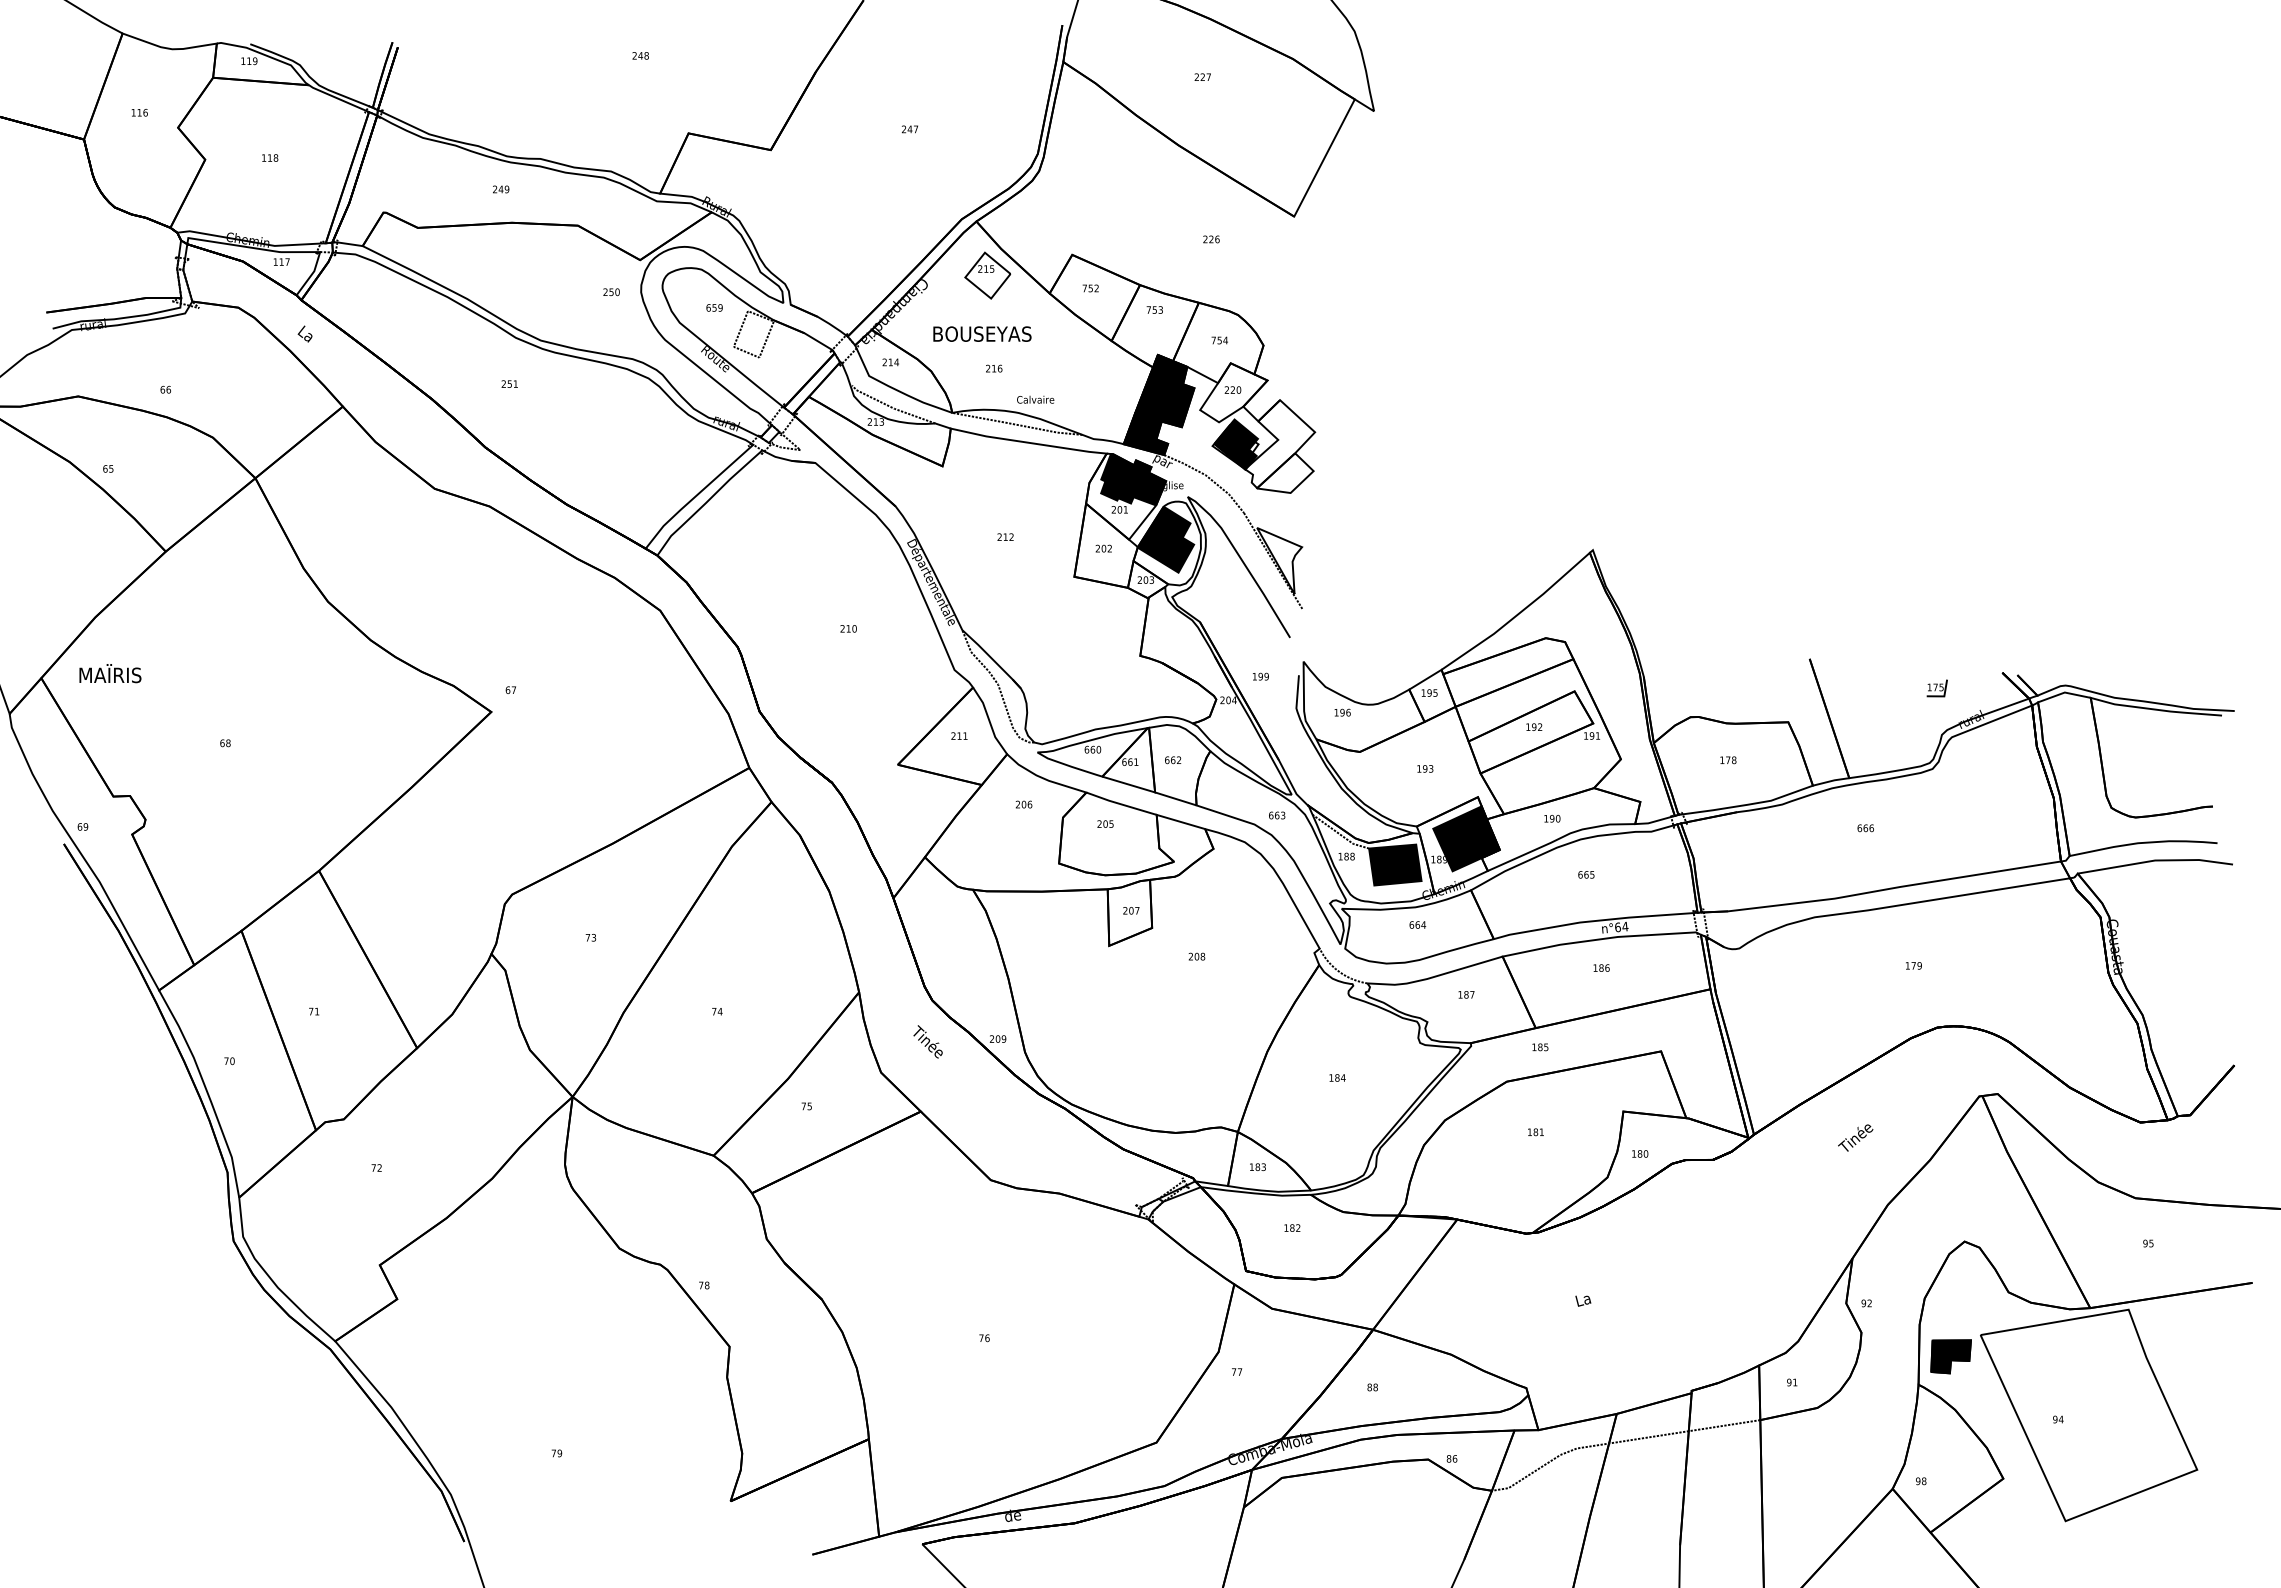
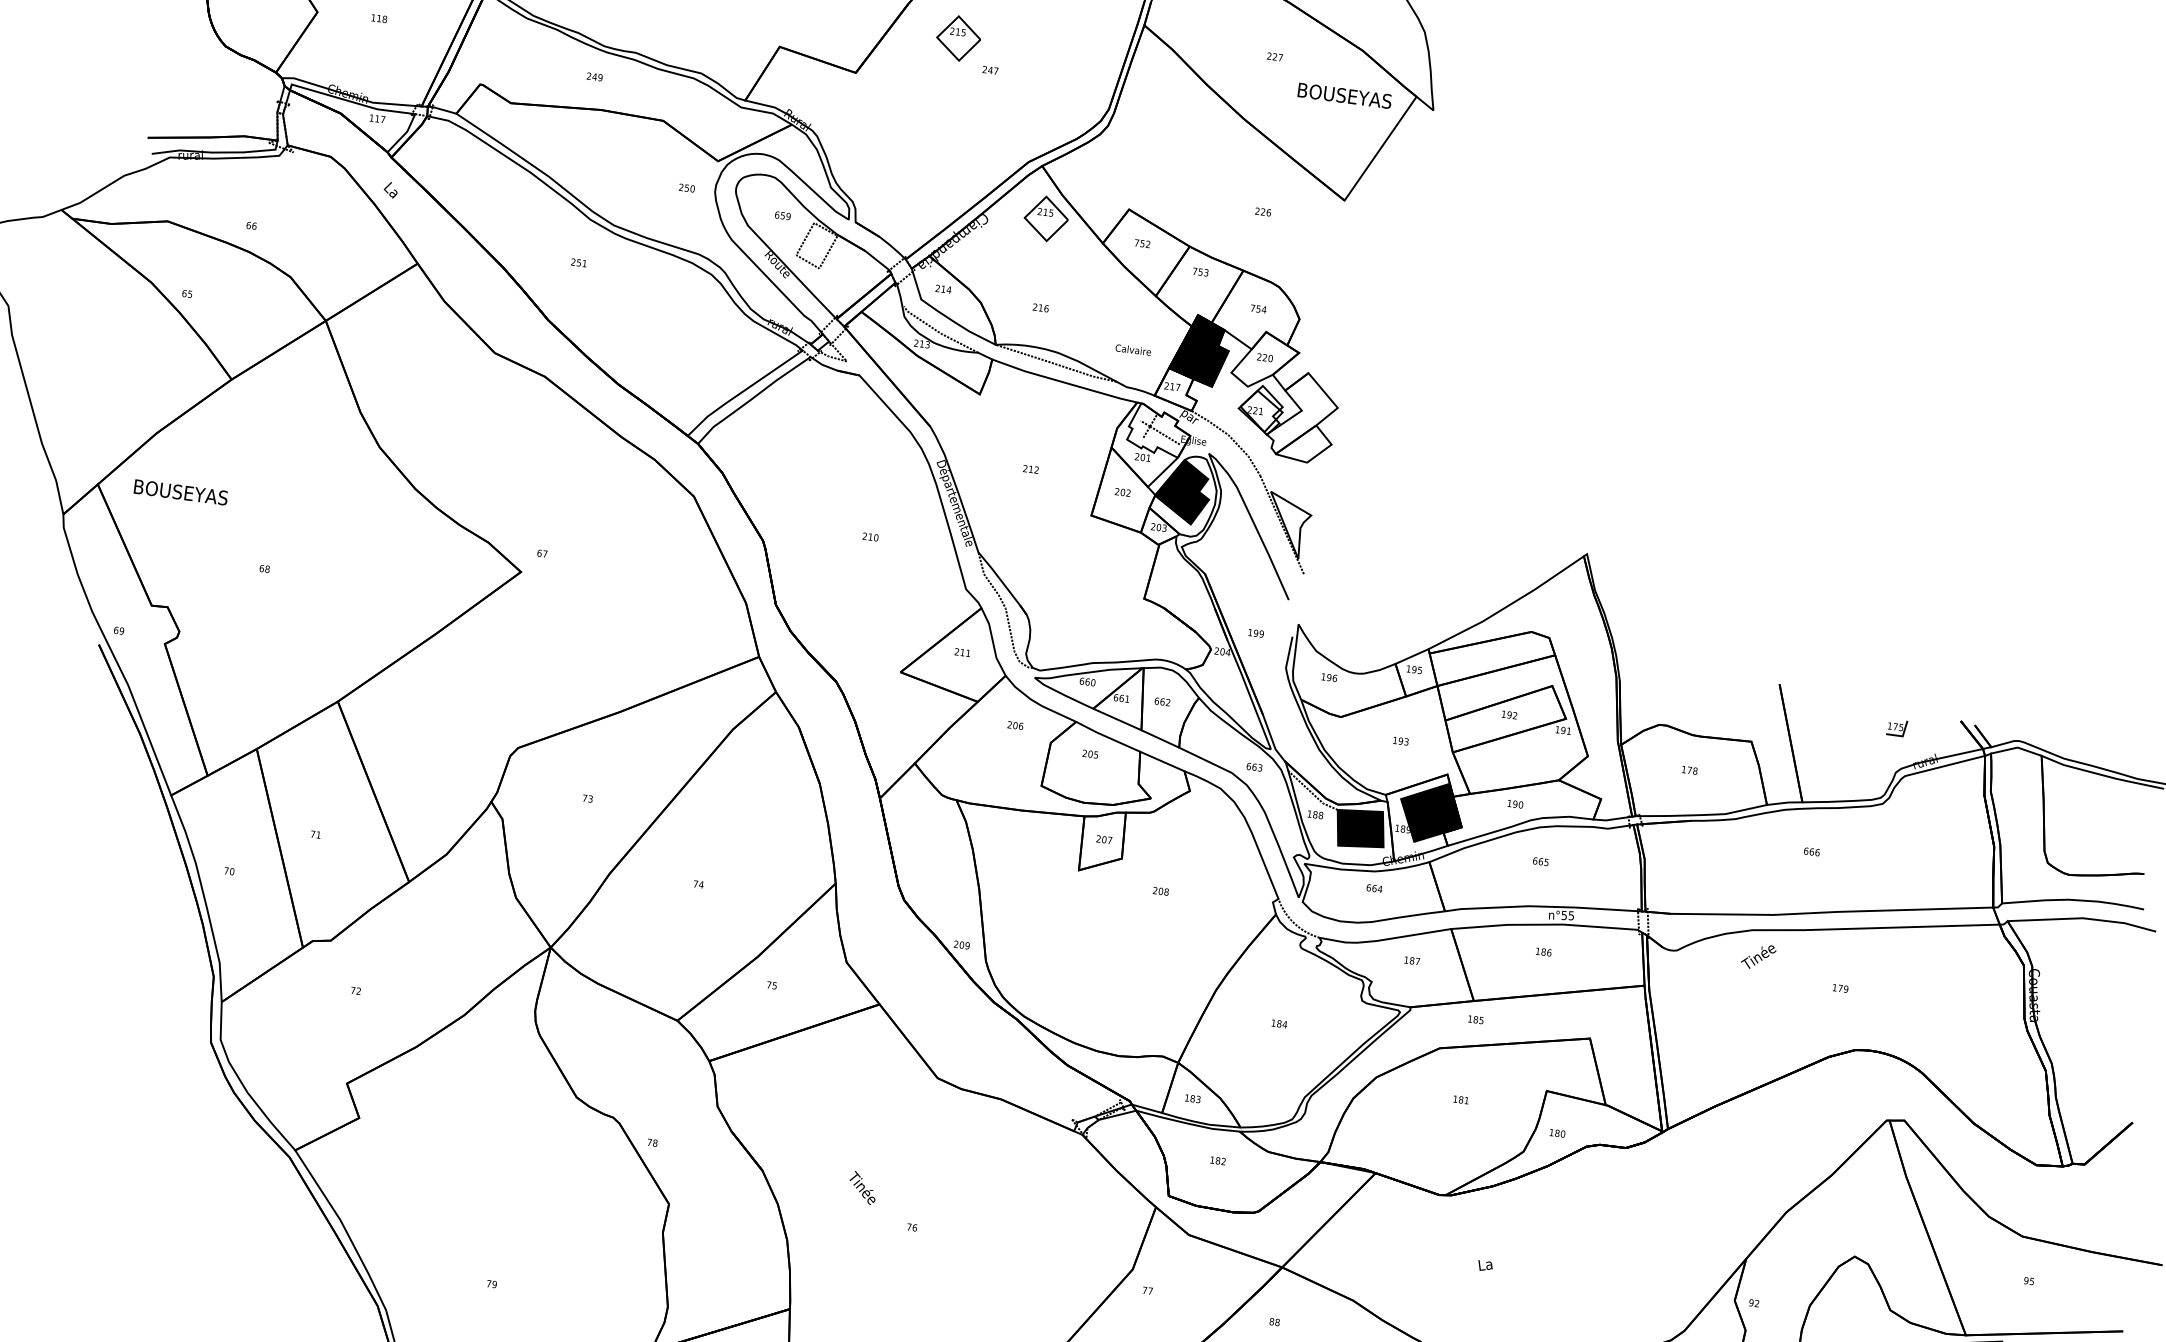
part: (872, 100) -> (958, 38), added
text: (982, 333) -> (1345, 95), moved
text: (1035, 399) -> (1133, 349), moved
fill: (1145, 434) -> (1176, 389), removed
fill: (1235, 444) -> (1260, 409), removed
fill: (1133, 479) -> (1159, 430), removed
text: (129, 673) -> (182, 490), MAÏRIS -> BOUSEYAS
text: (1621, 927) -> (1567, 916), n°64 -> n°55
text: (927, 1041) -> (862, 1187), moved
text: (1855, 1137) -> (1758, 956), moved

